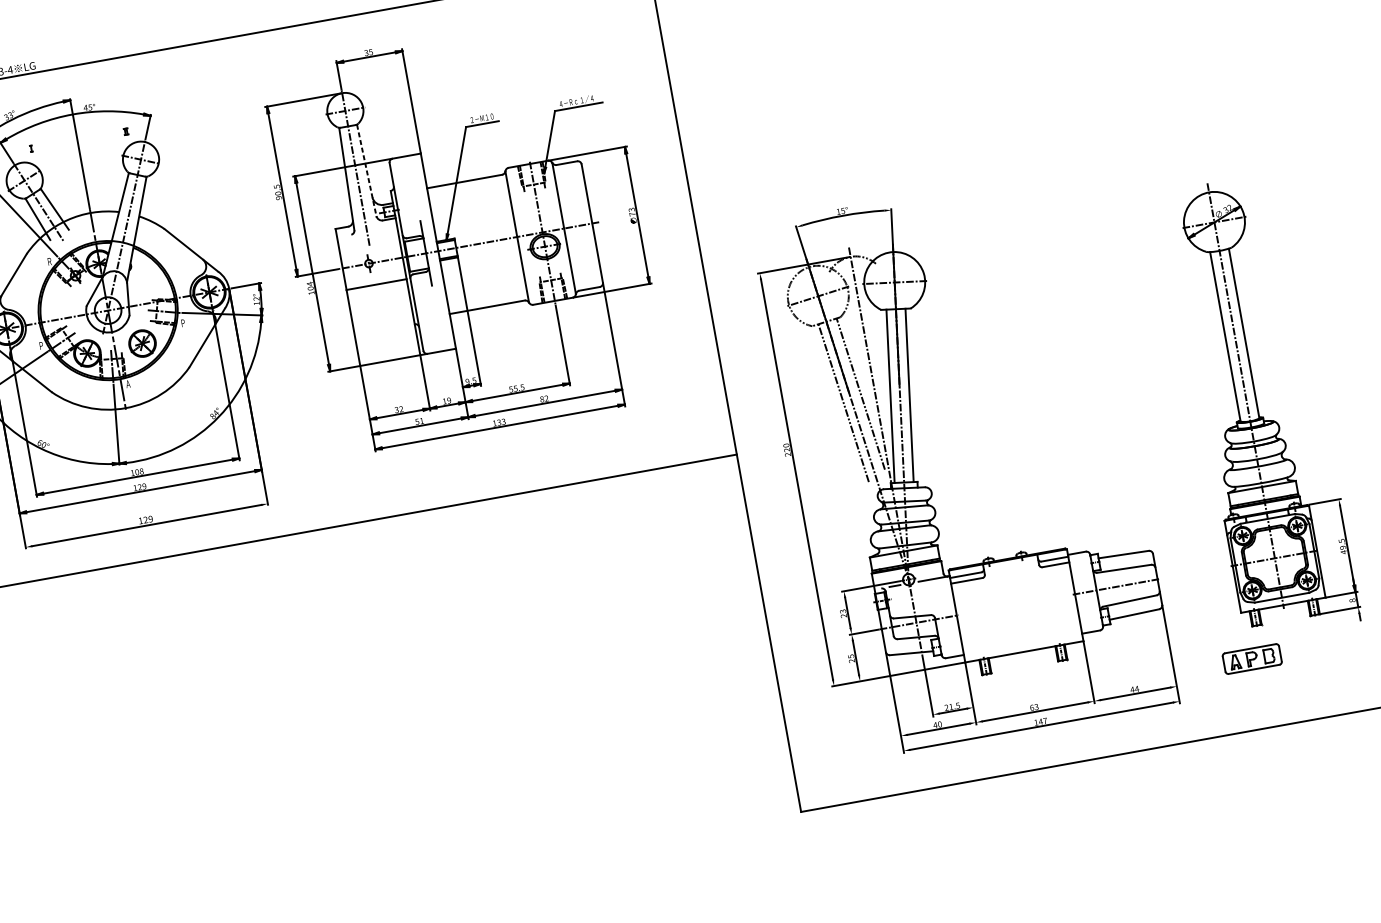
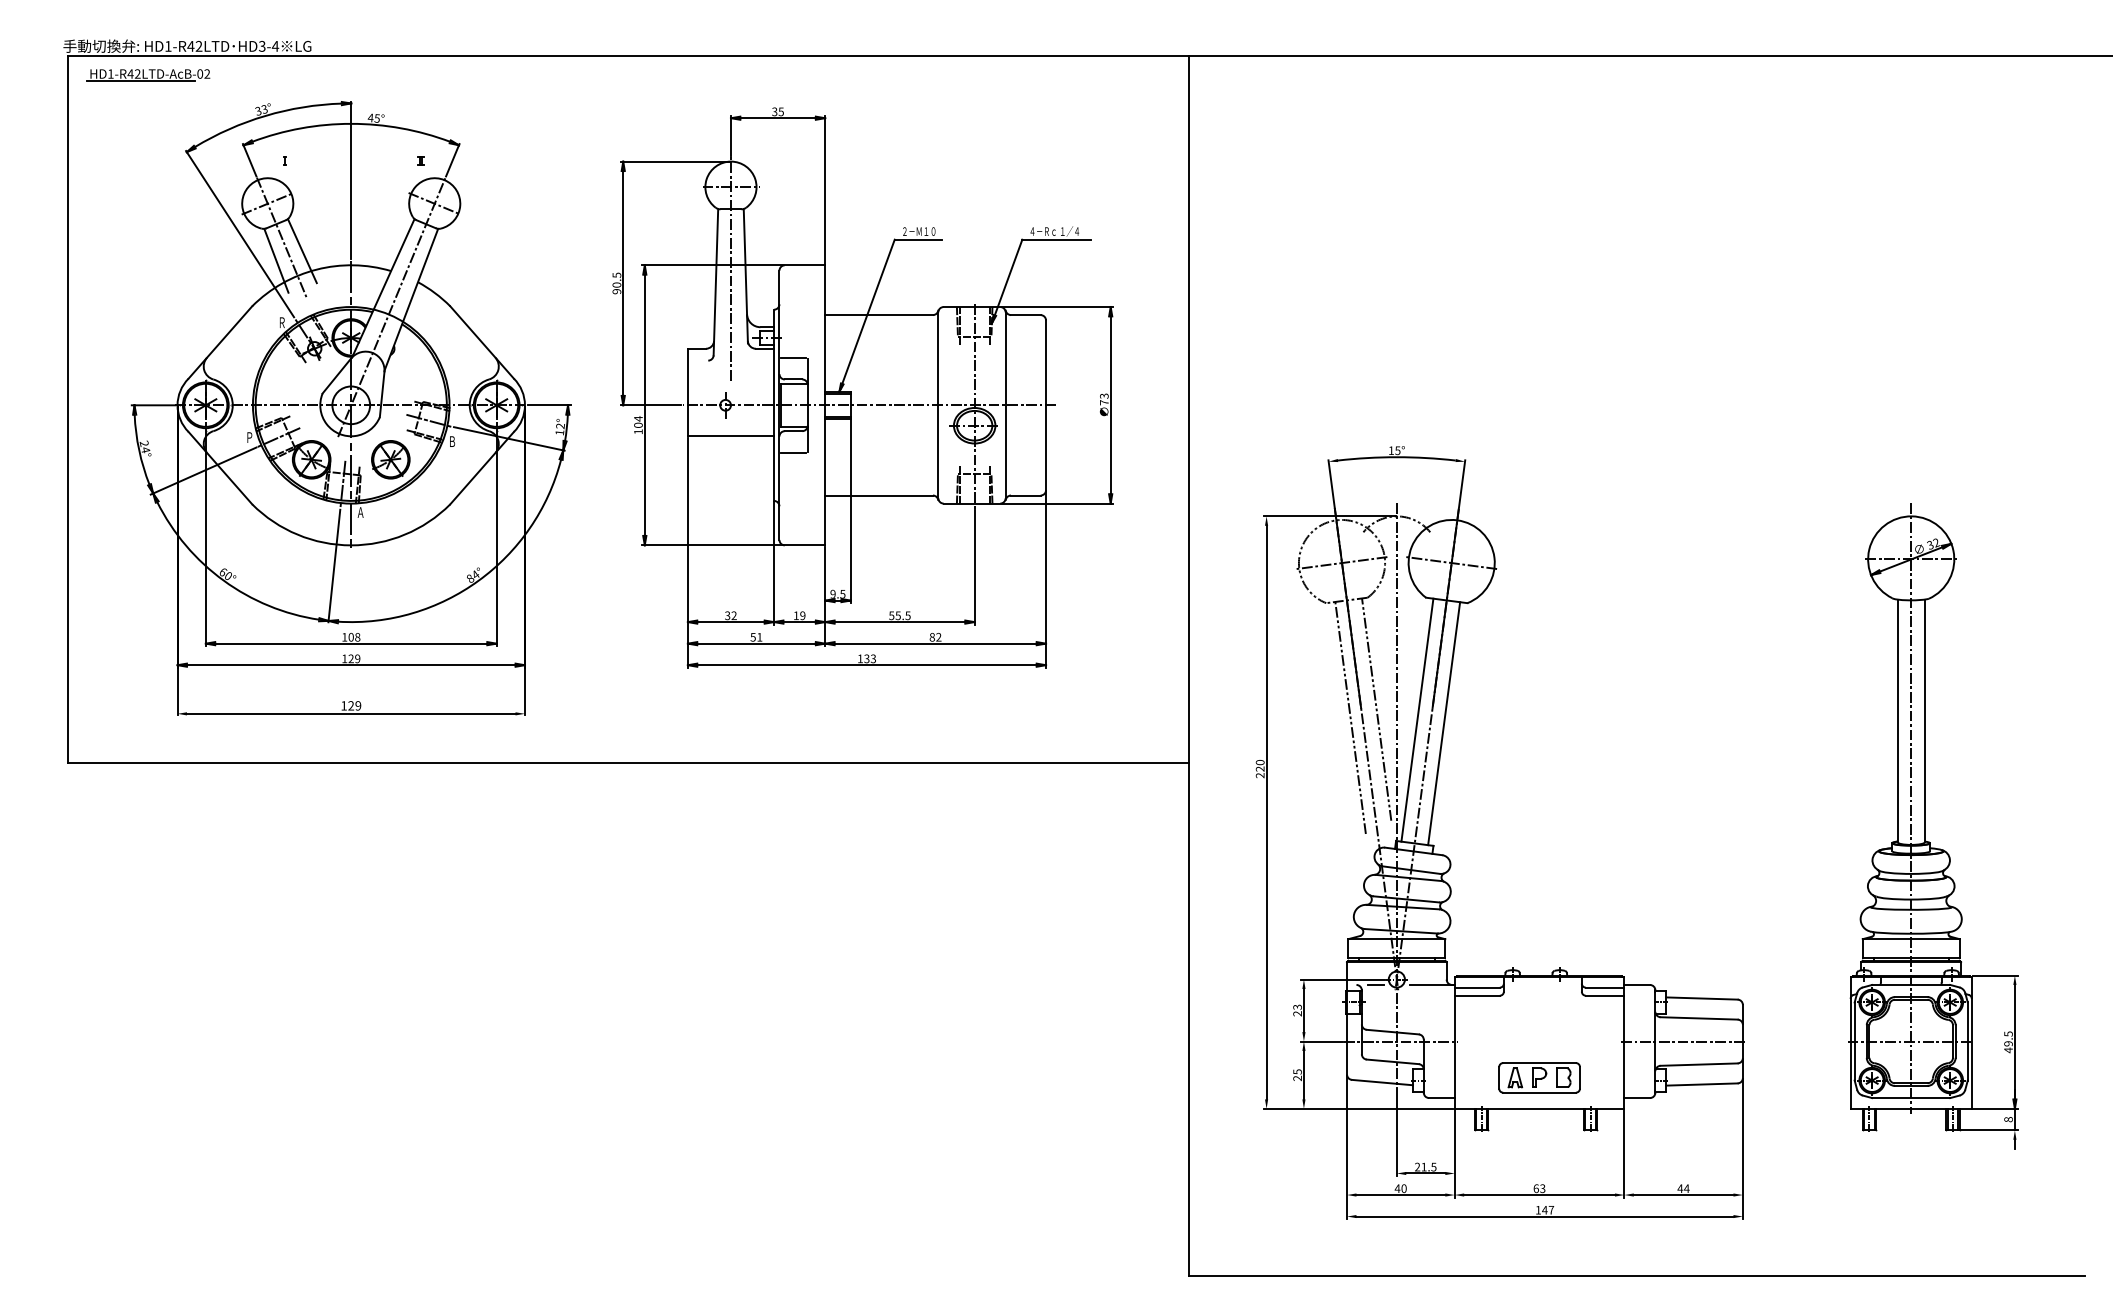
line: (366, 171) -> (745, 276), dashed -> solid
line: (410, 221) -> (793, 357), added
line: (422, 288) -> (793, 452), added
text: (183, 323) -> (452, 441), Ｐ -> Ｂ
part: (1252, 658) -> (1539, 1077), moved

